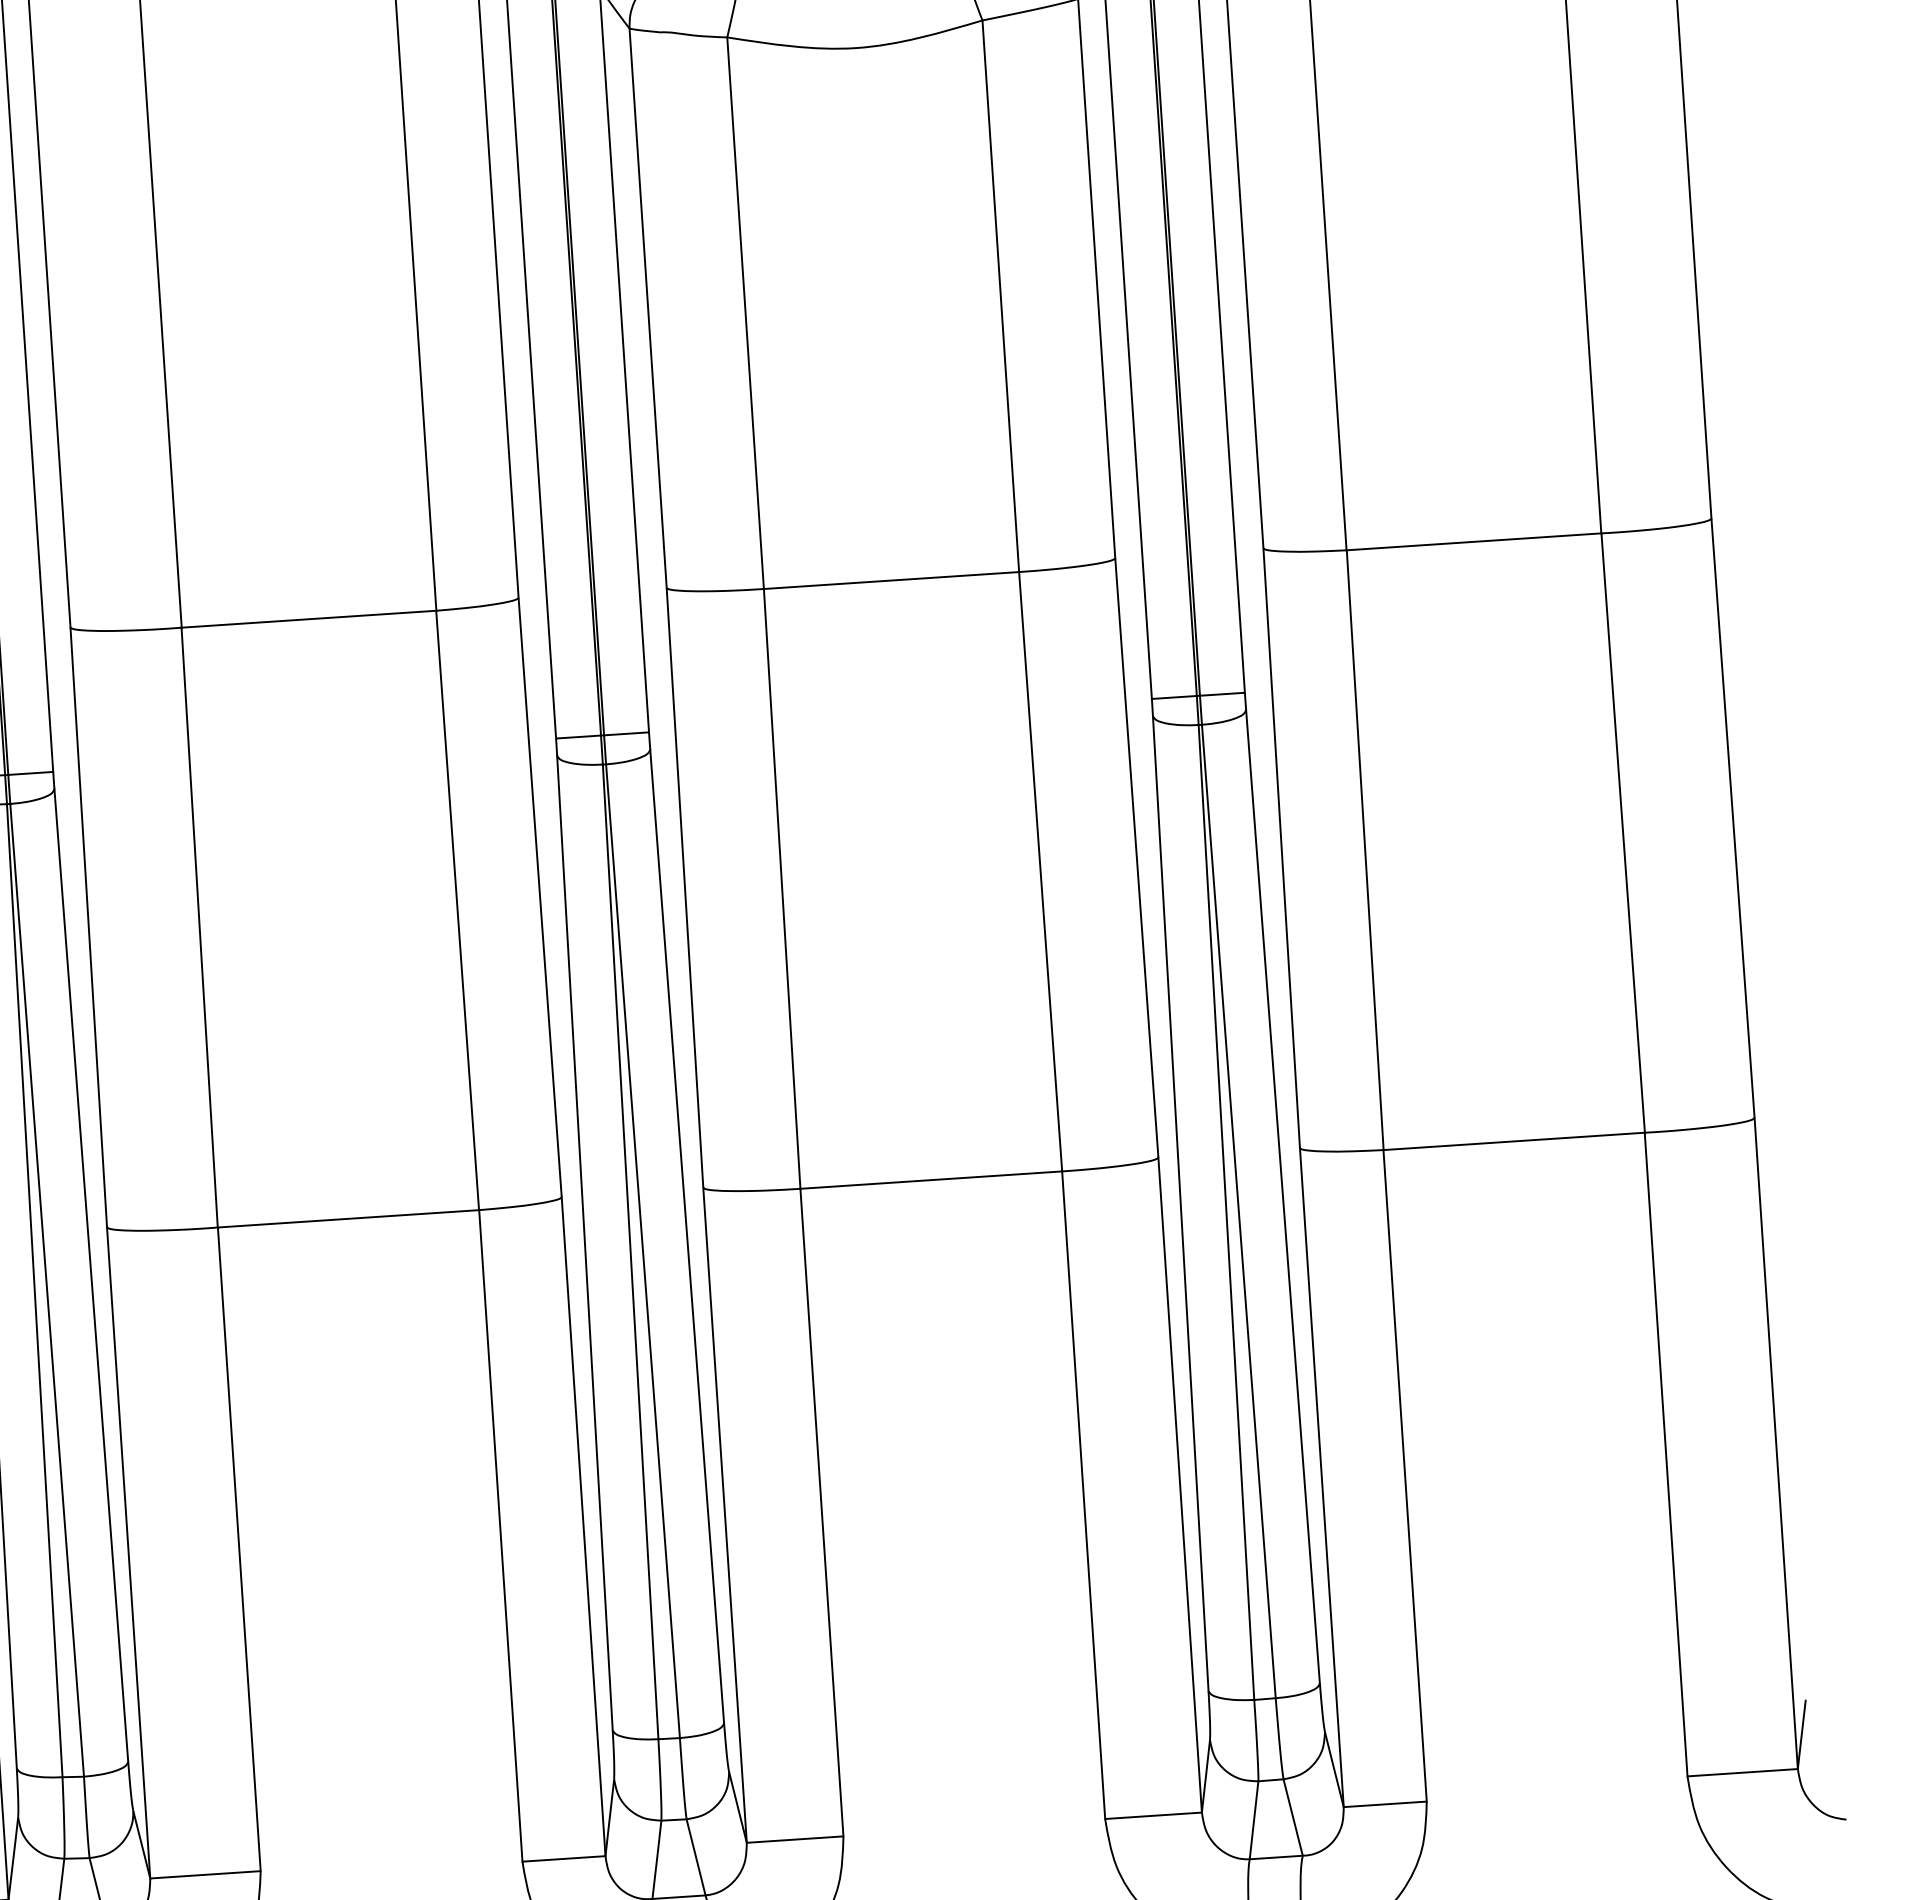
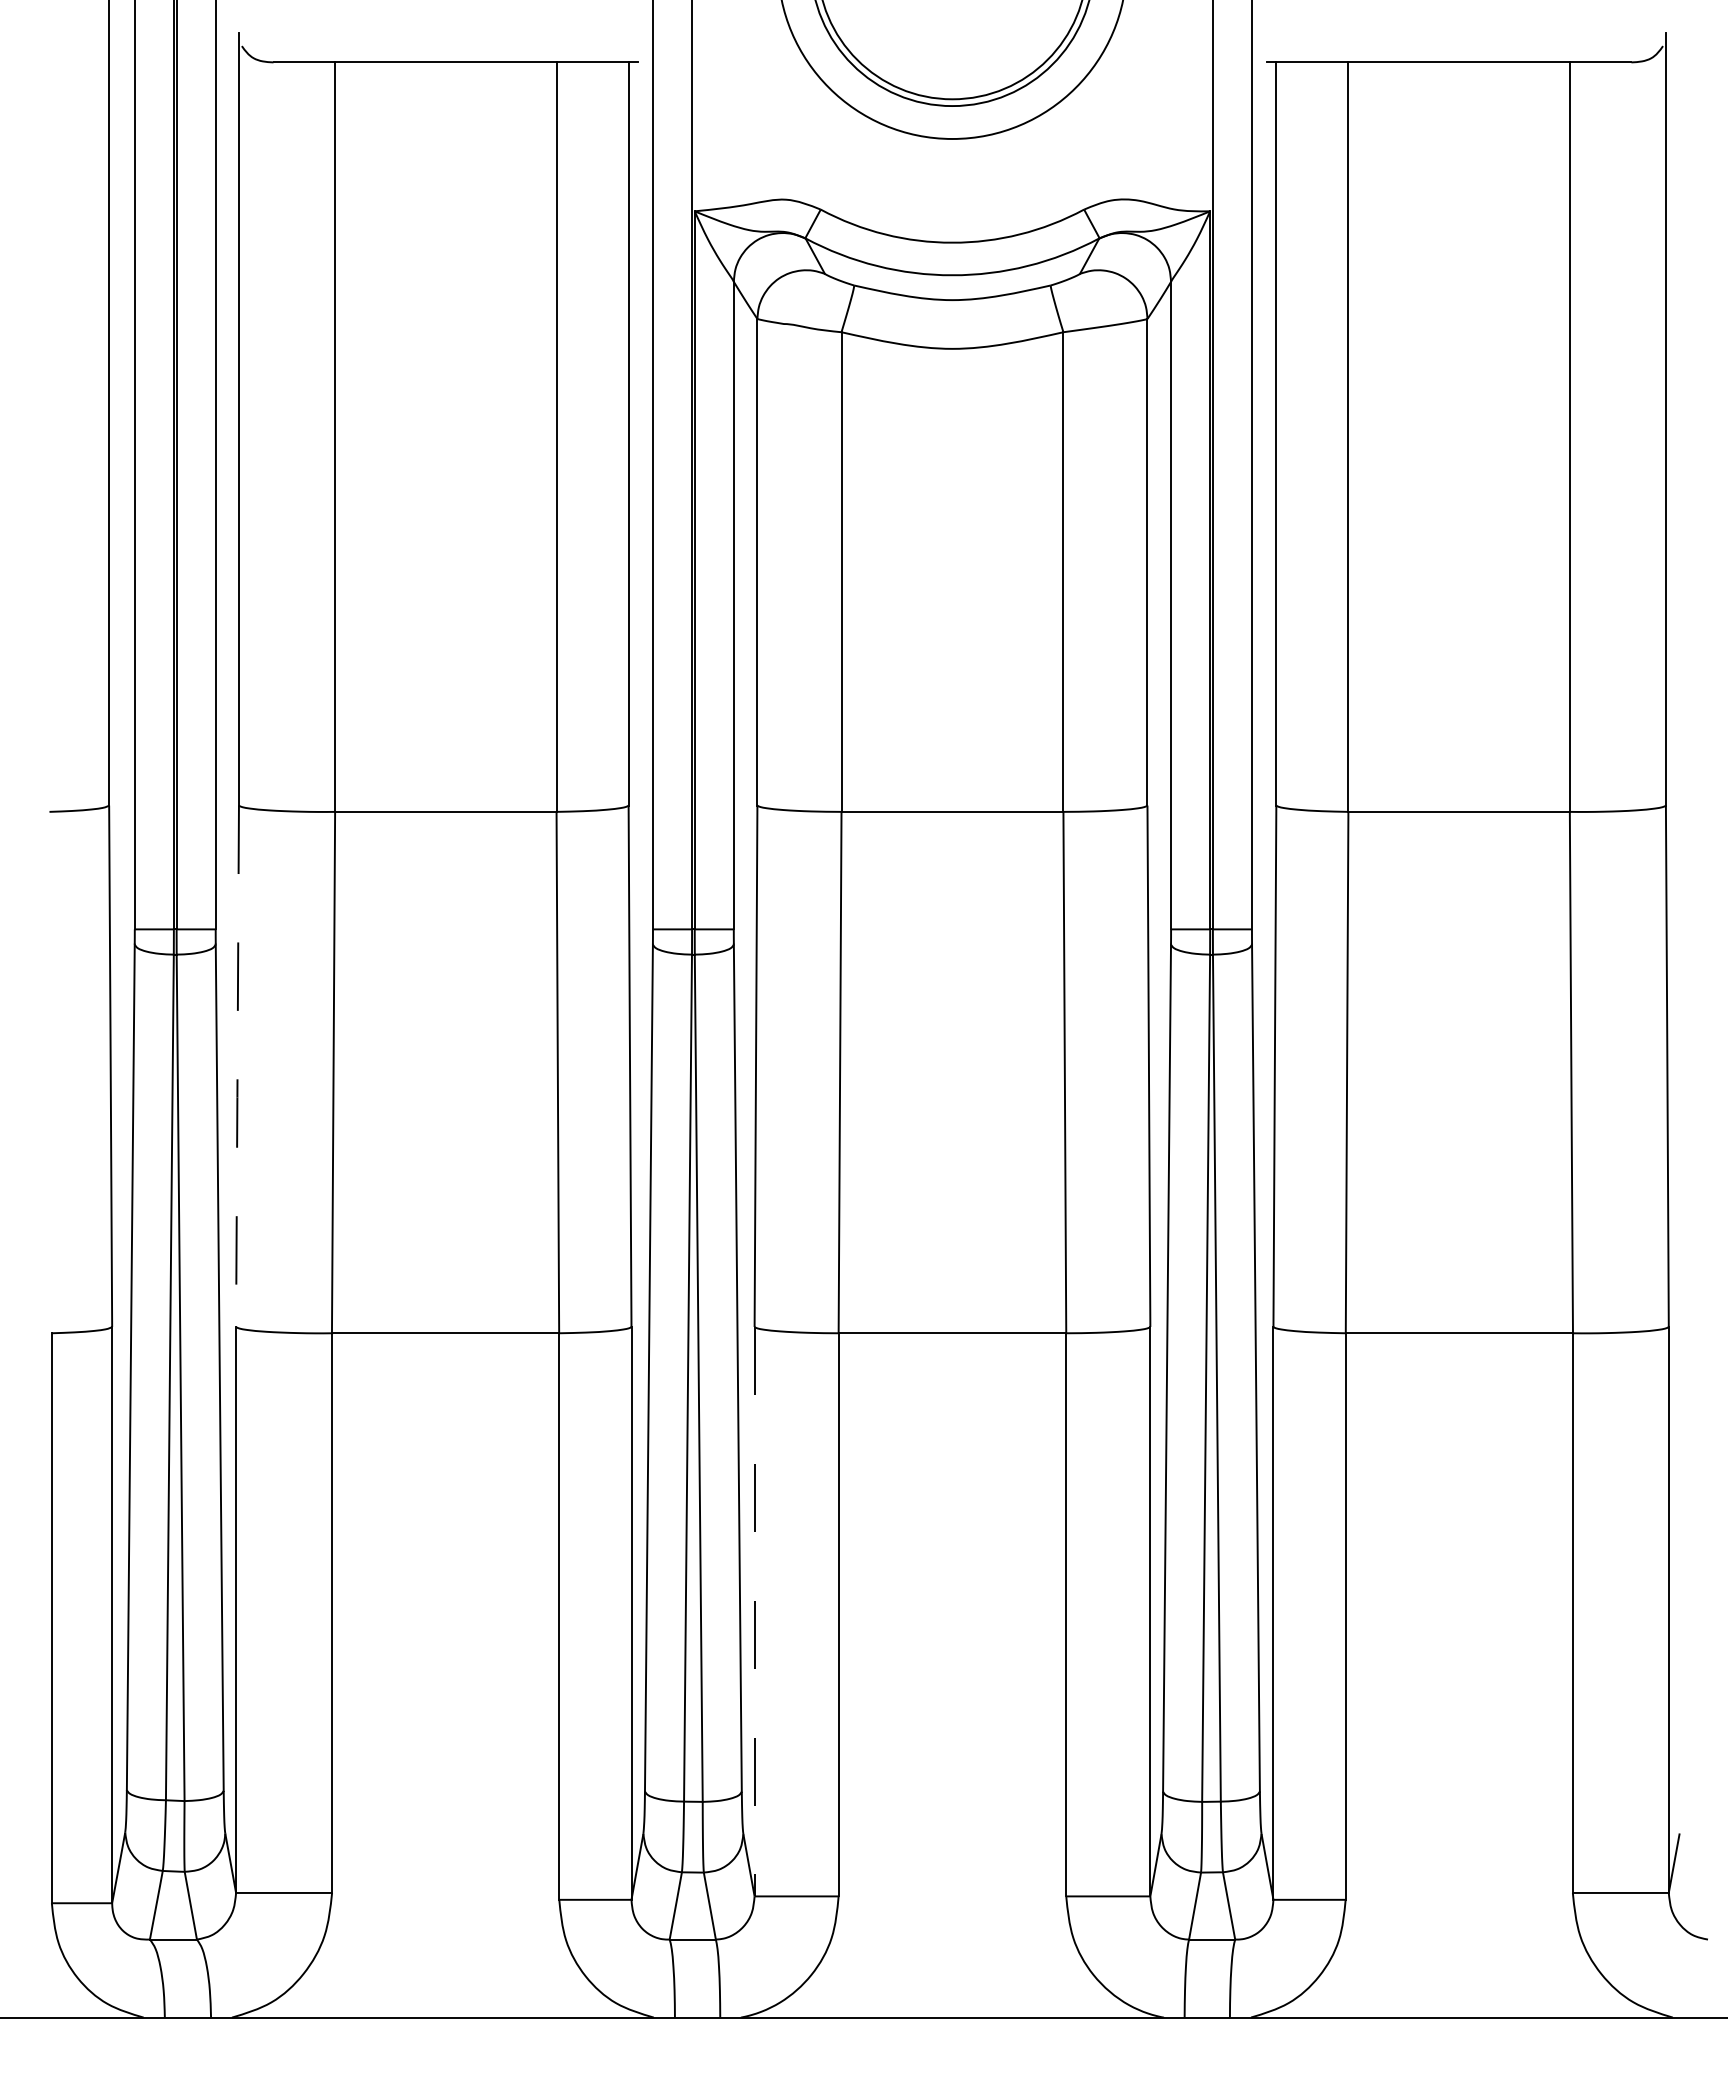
line: (88, 929) -> (237, 1067), solid -> dashed
line: (724, 1515) -> (754, 1611), solid -> dashed

